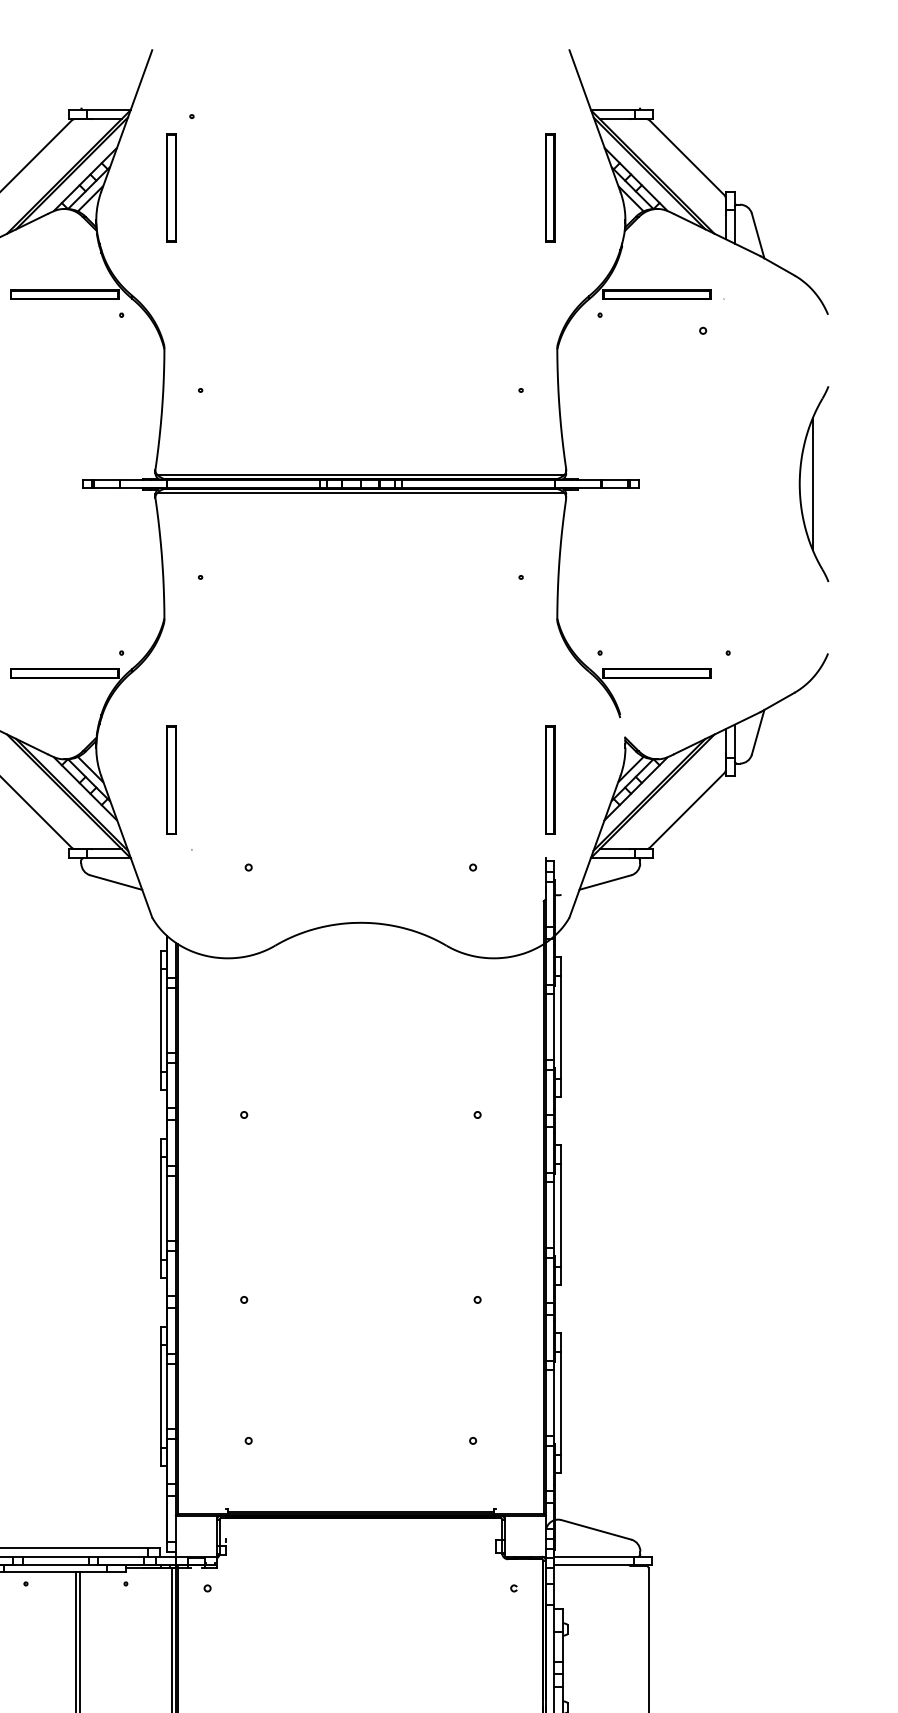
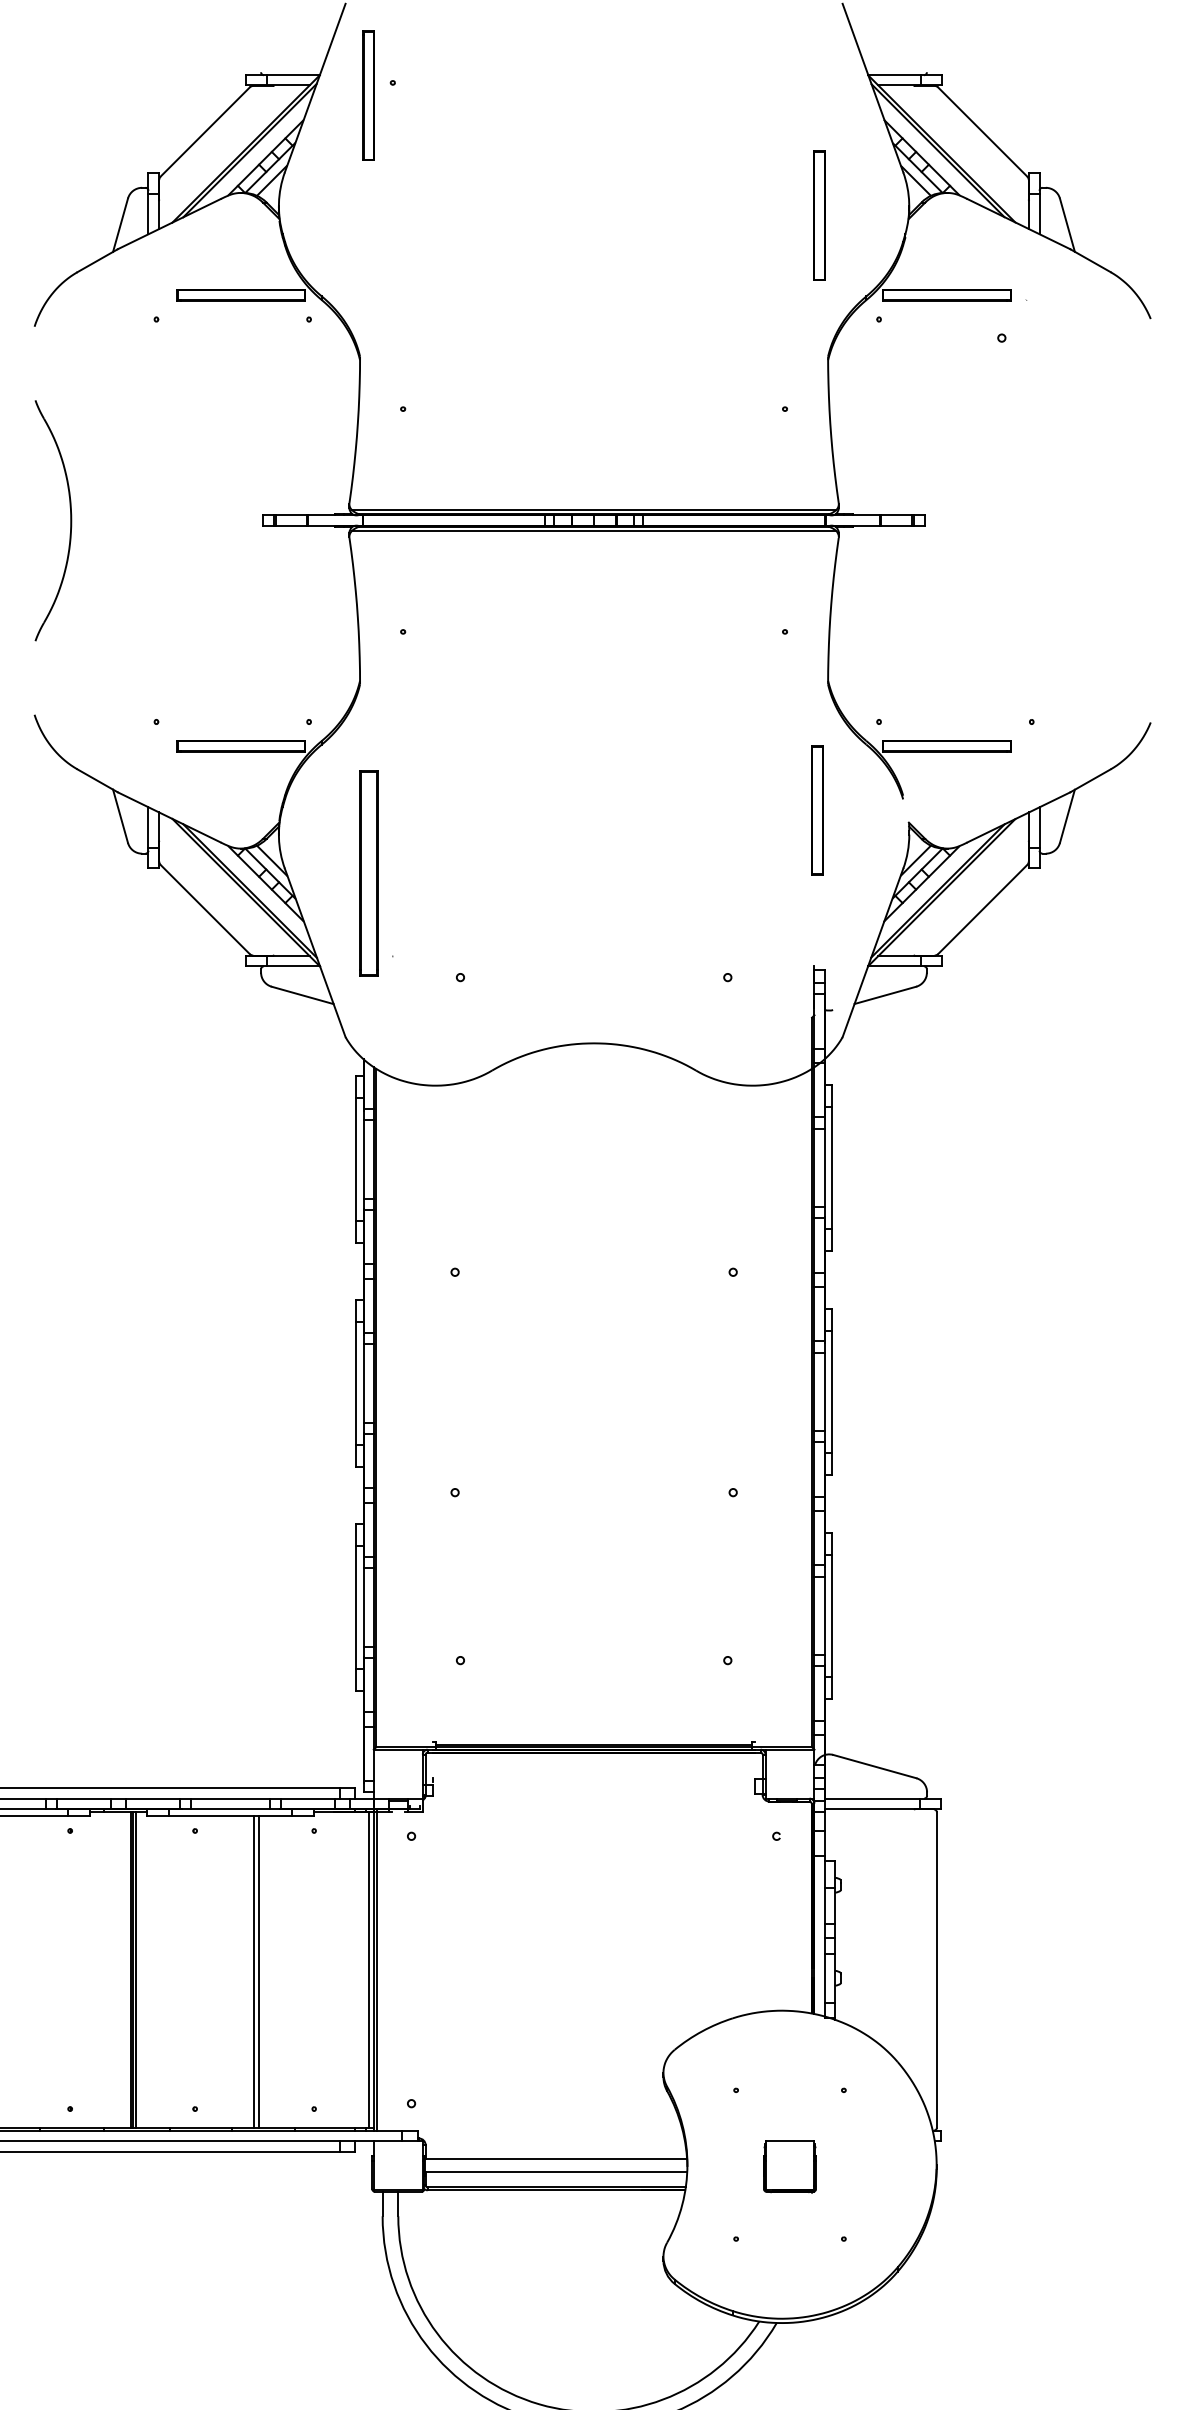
part: (171, 187) -> (368, 95), moved
part: (550, 187) -> (819, 215), moved
part: (813, 483) -> (1133, 520), removed
part: (171, 780) -> (368, 873), size x1.6
part: (550, 780) -> (817, 810), moved

